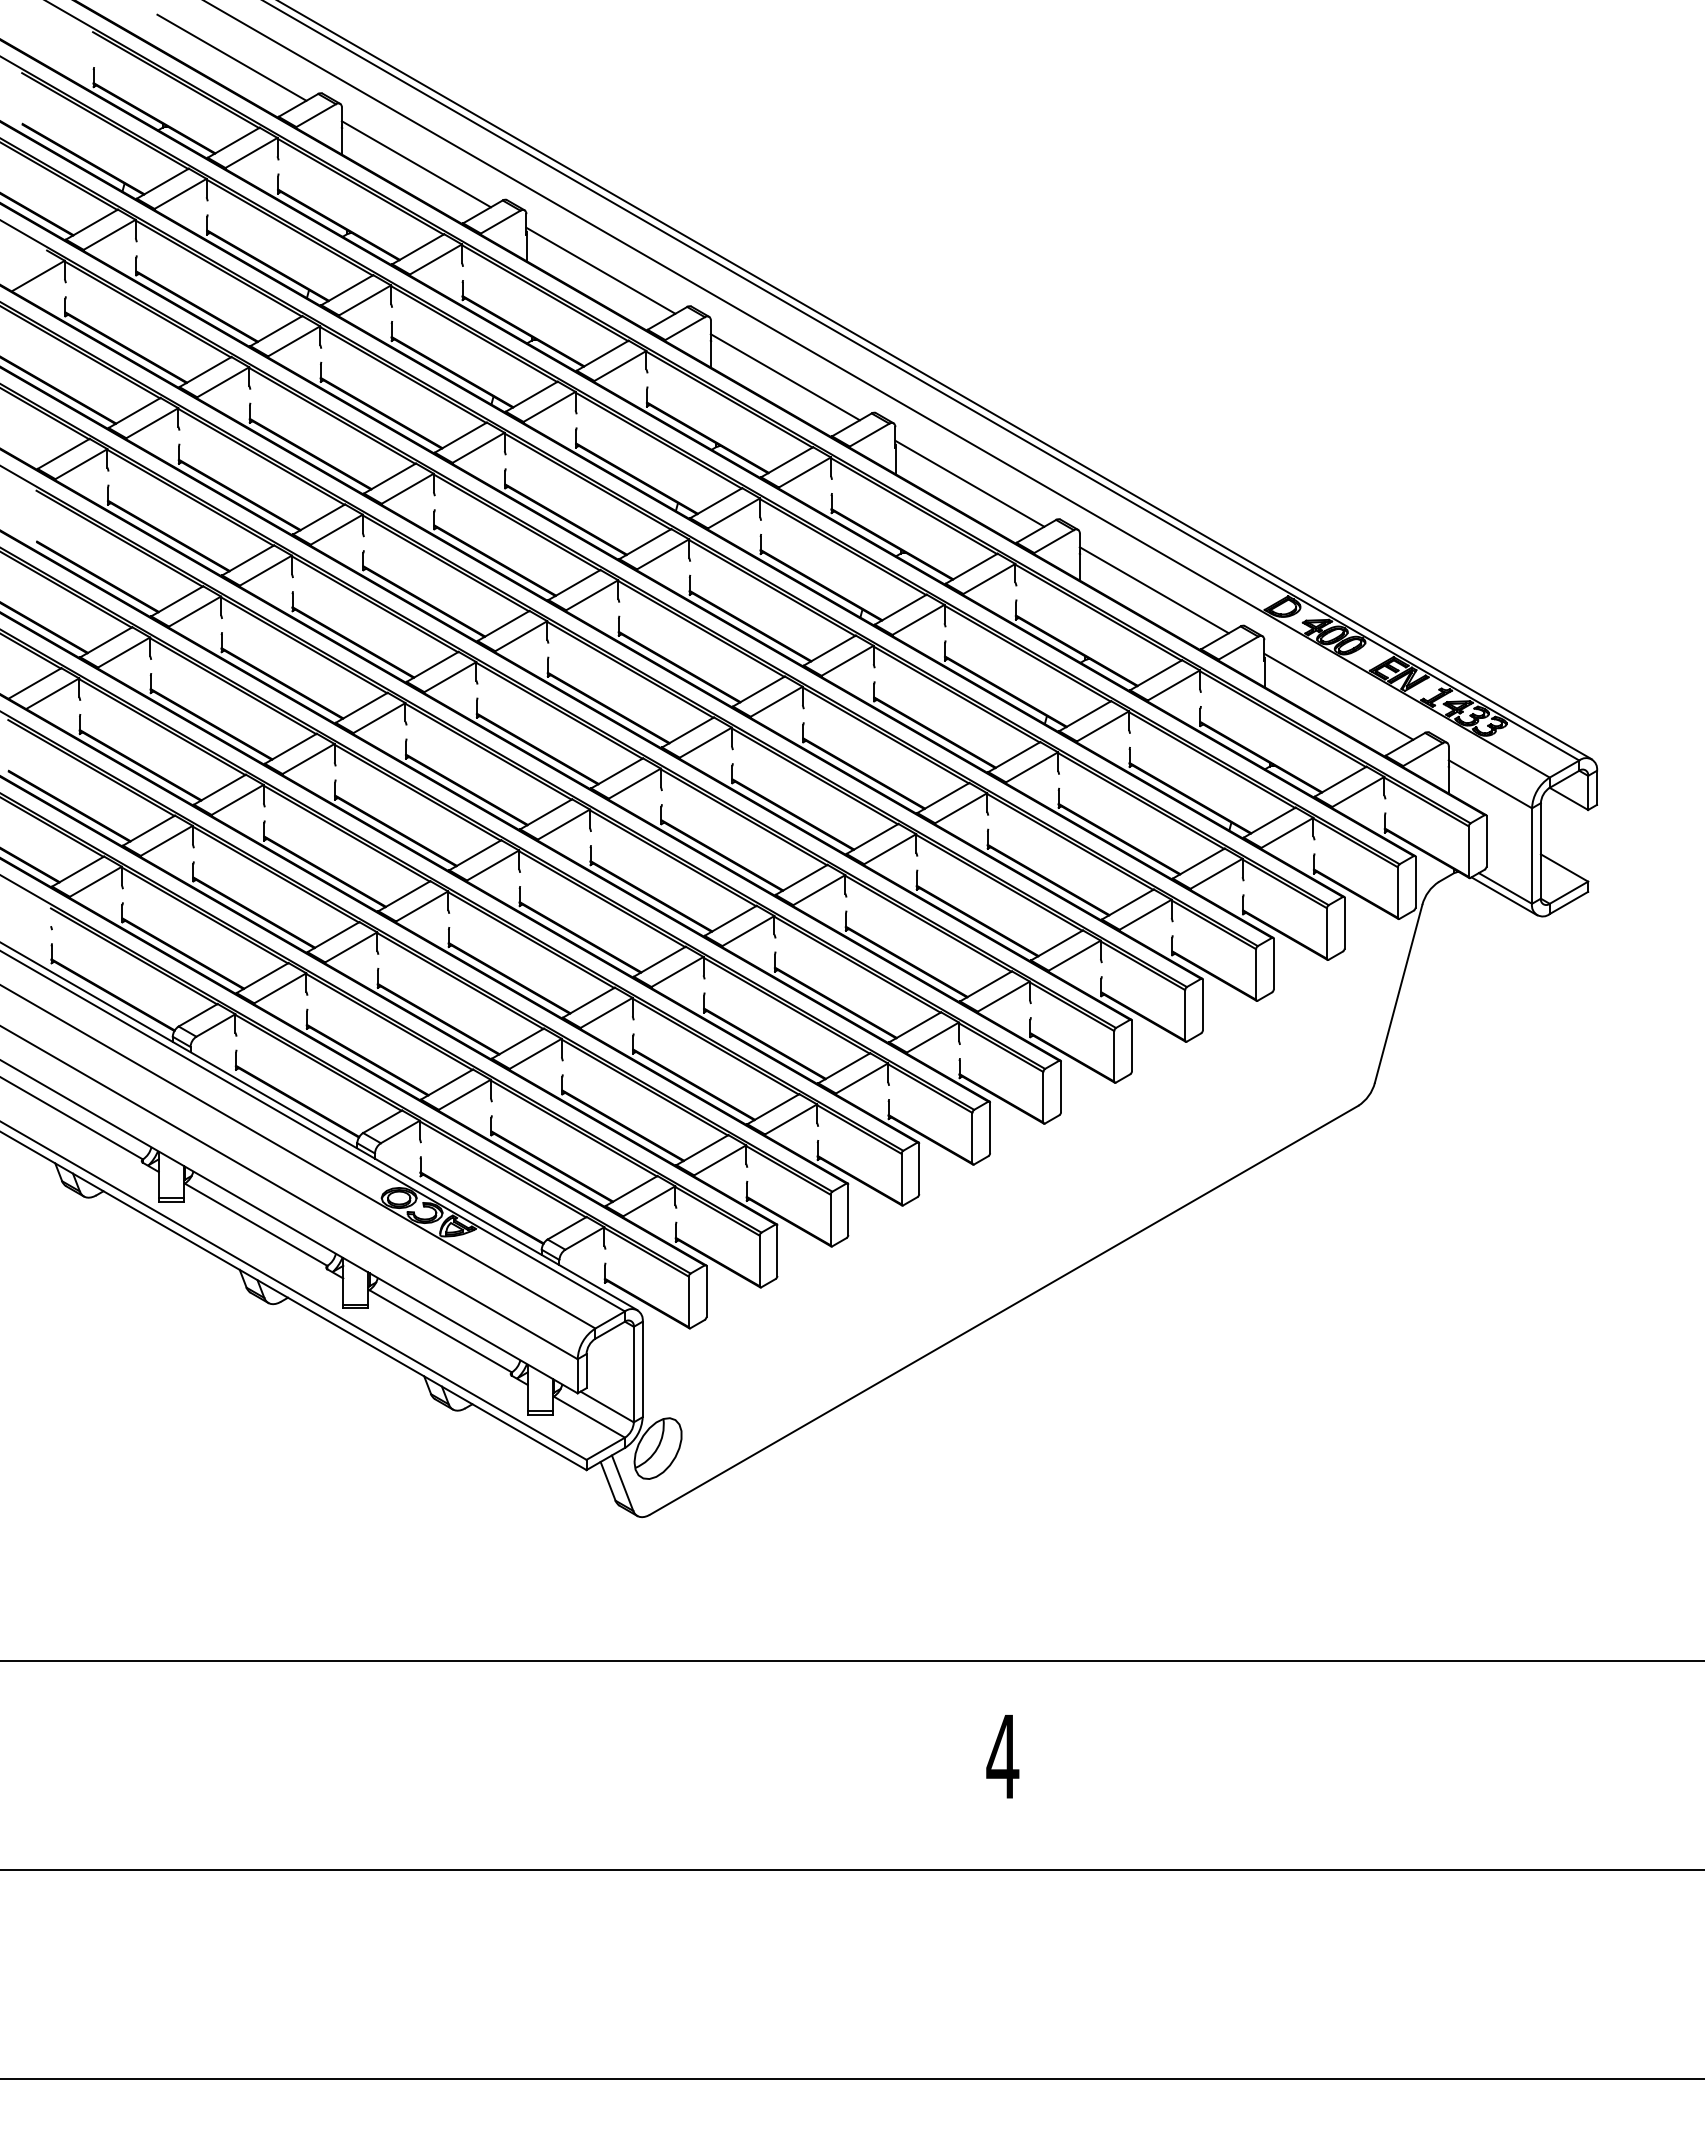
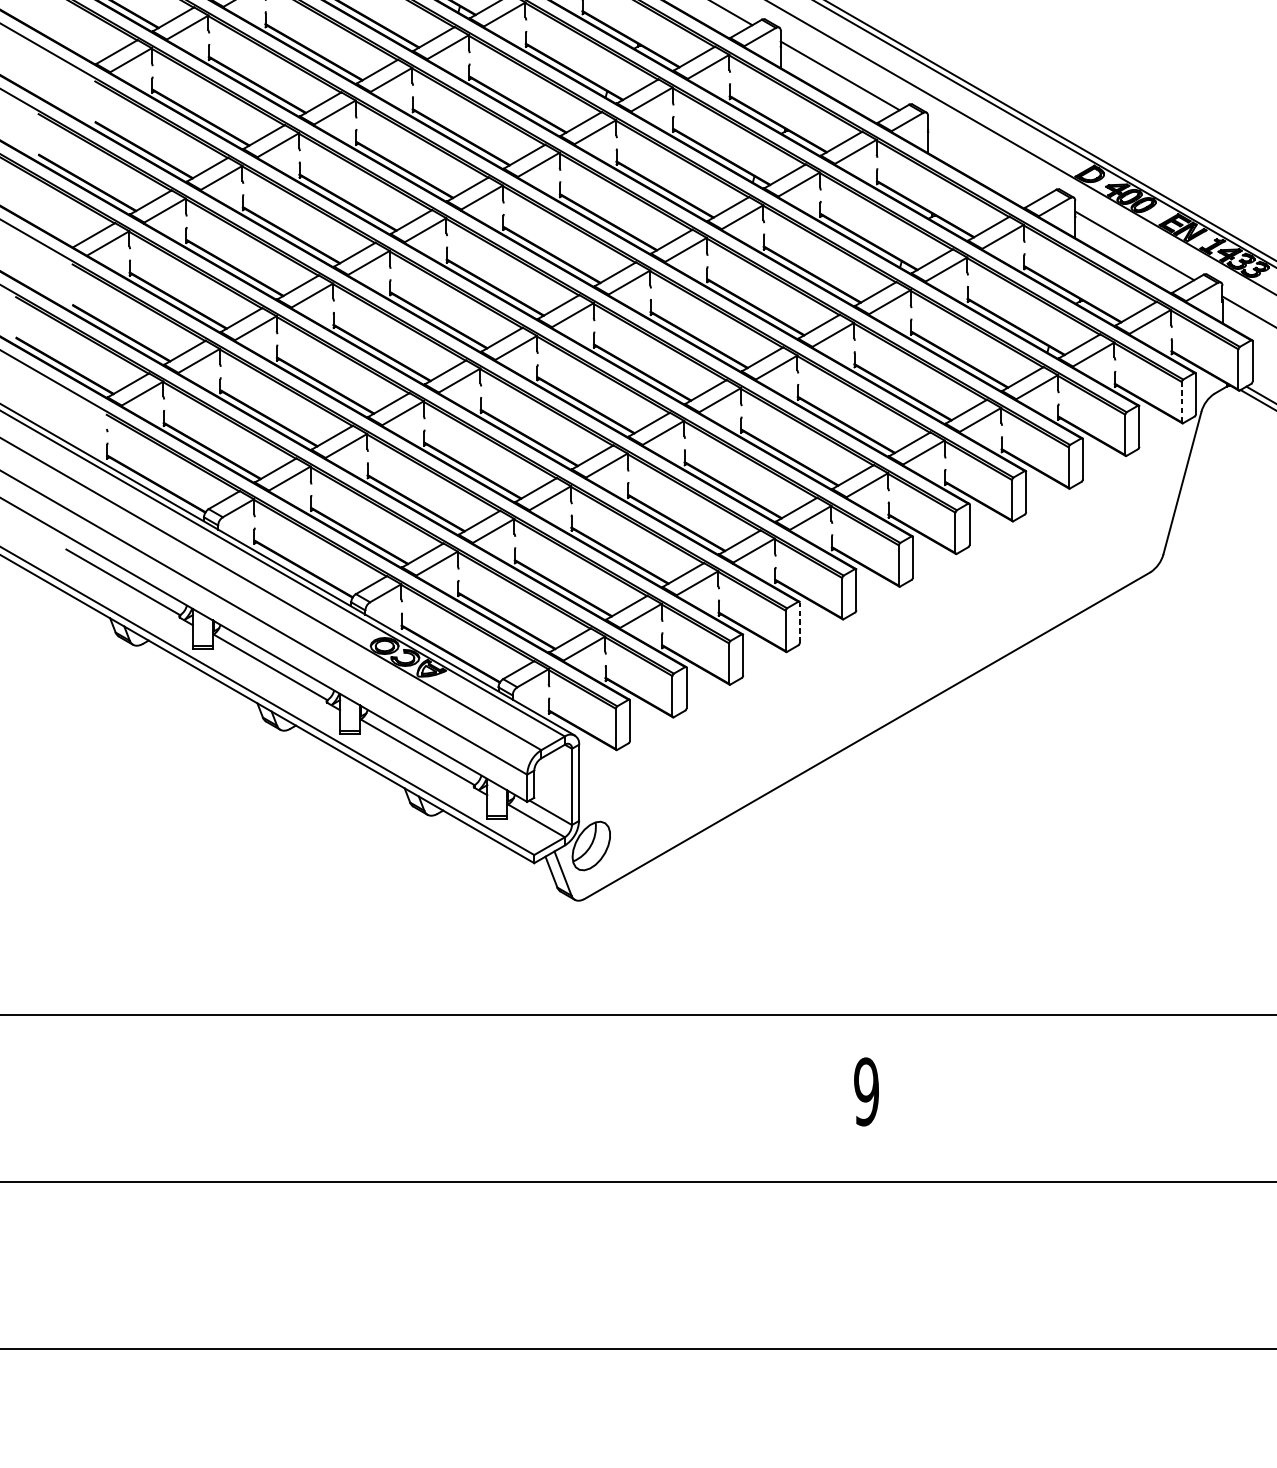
line: (1153, 590) -> (986, 161), removed
line: (1397, 892) -> (1181, 402), solid -> dashed
line: (919, 1168) -> (800, 622), solid -> dashed
text: (1002, 1756) -> (866, 1091), 4 -> 9

